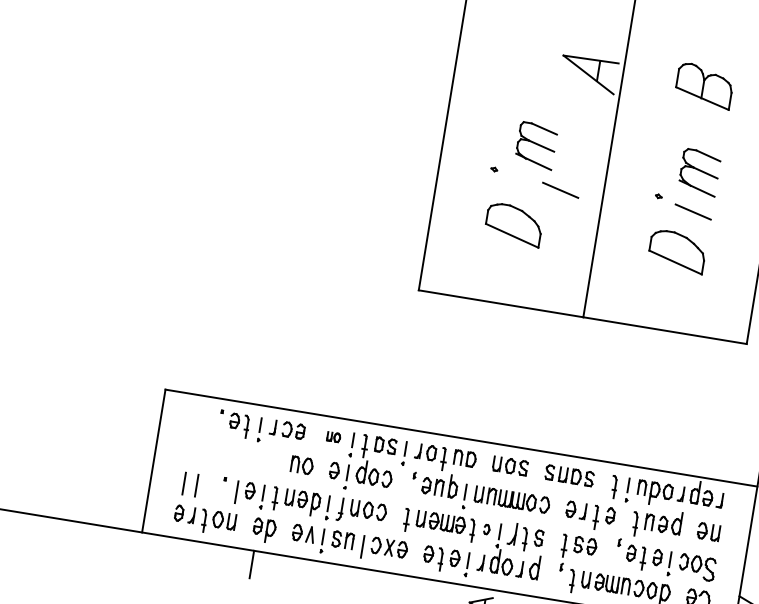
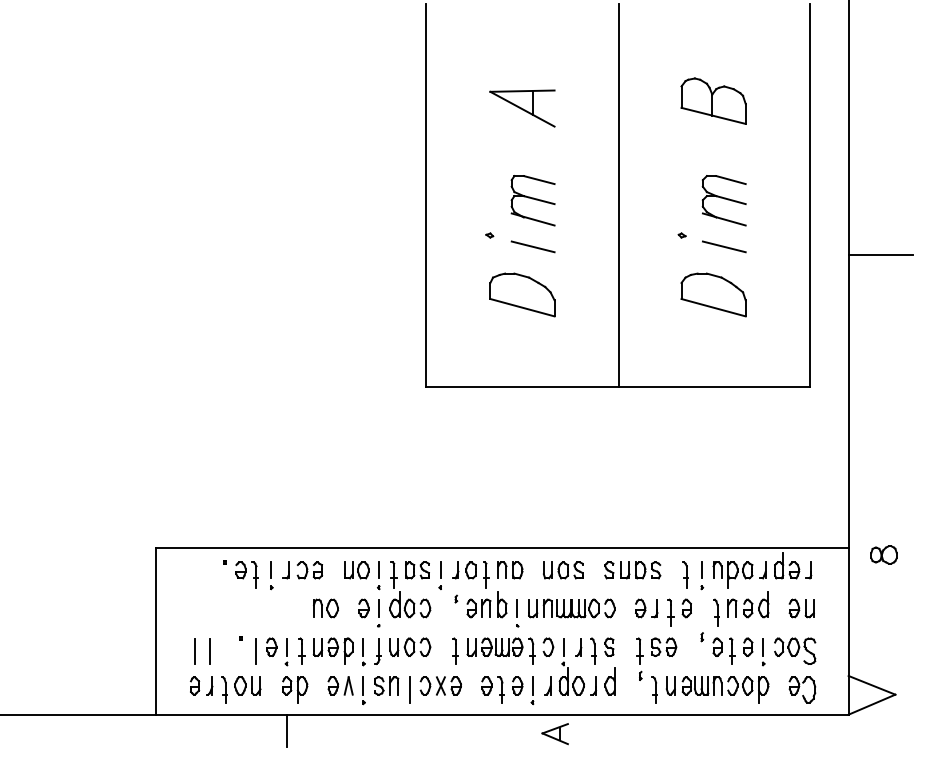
part: (588, 74) -> (522, 108), moved
line: (560, 189) -> (532, 246), moved
part: (333, 437) -> (356, 570), size x1.67
part: (487, 529) -> (548, 646), size x1.67
part: (512, 534) -> (578, 647), size x0.71

